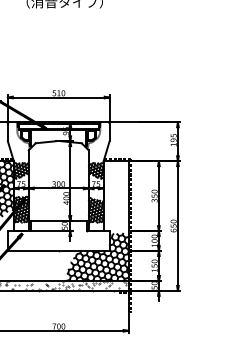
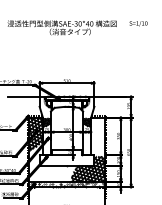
hatch: (20, 209) -> (46, 143), removed
hatch: (96, 209) -> (87, 143), removed

